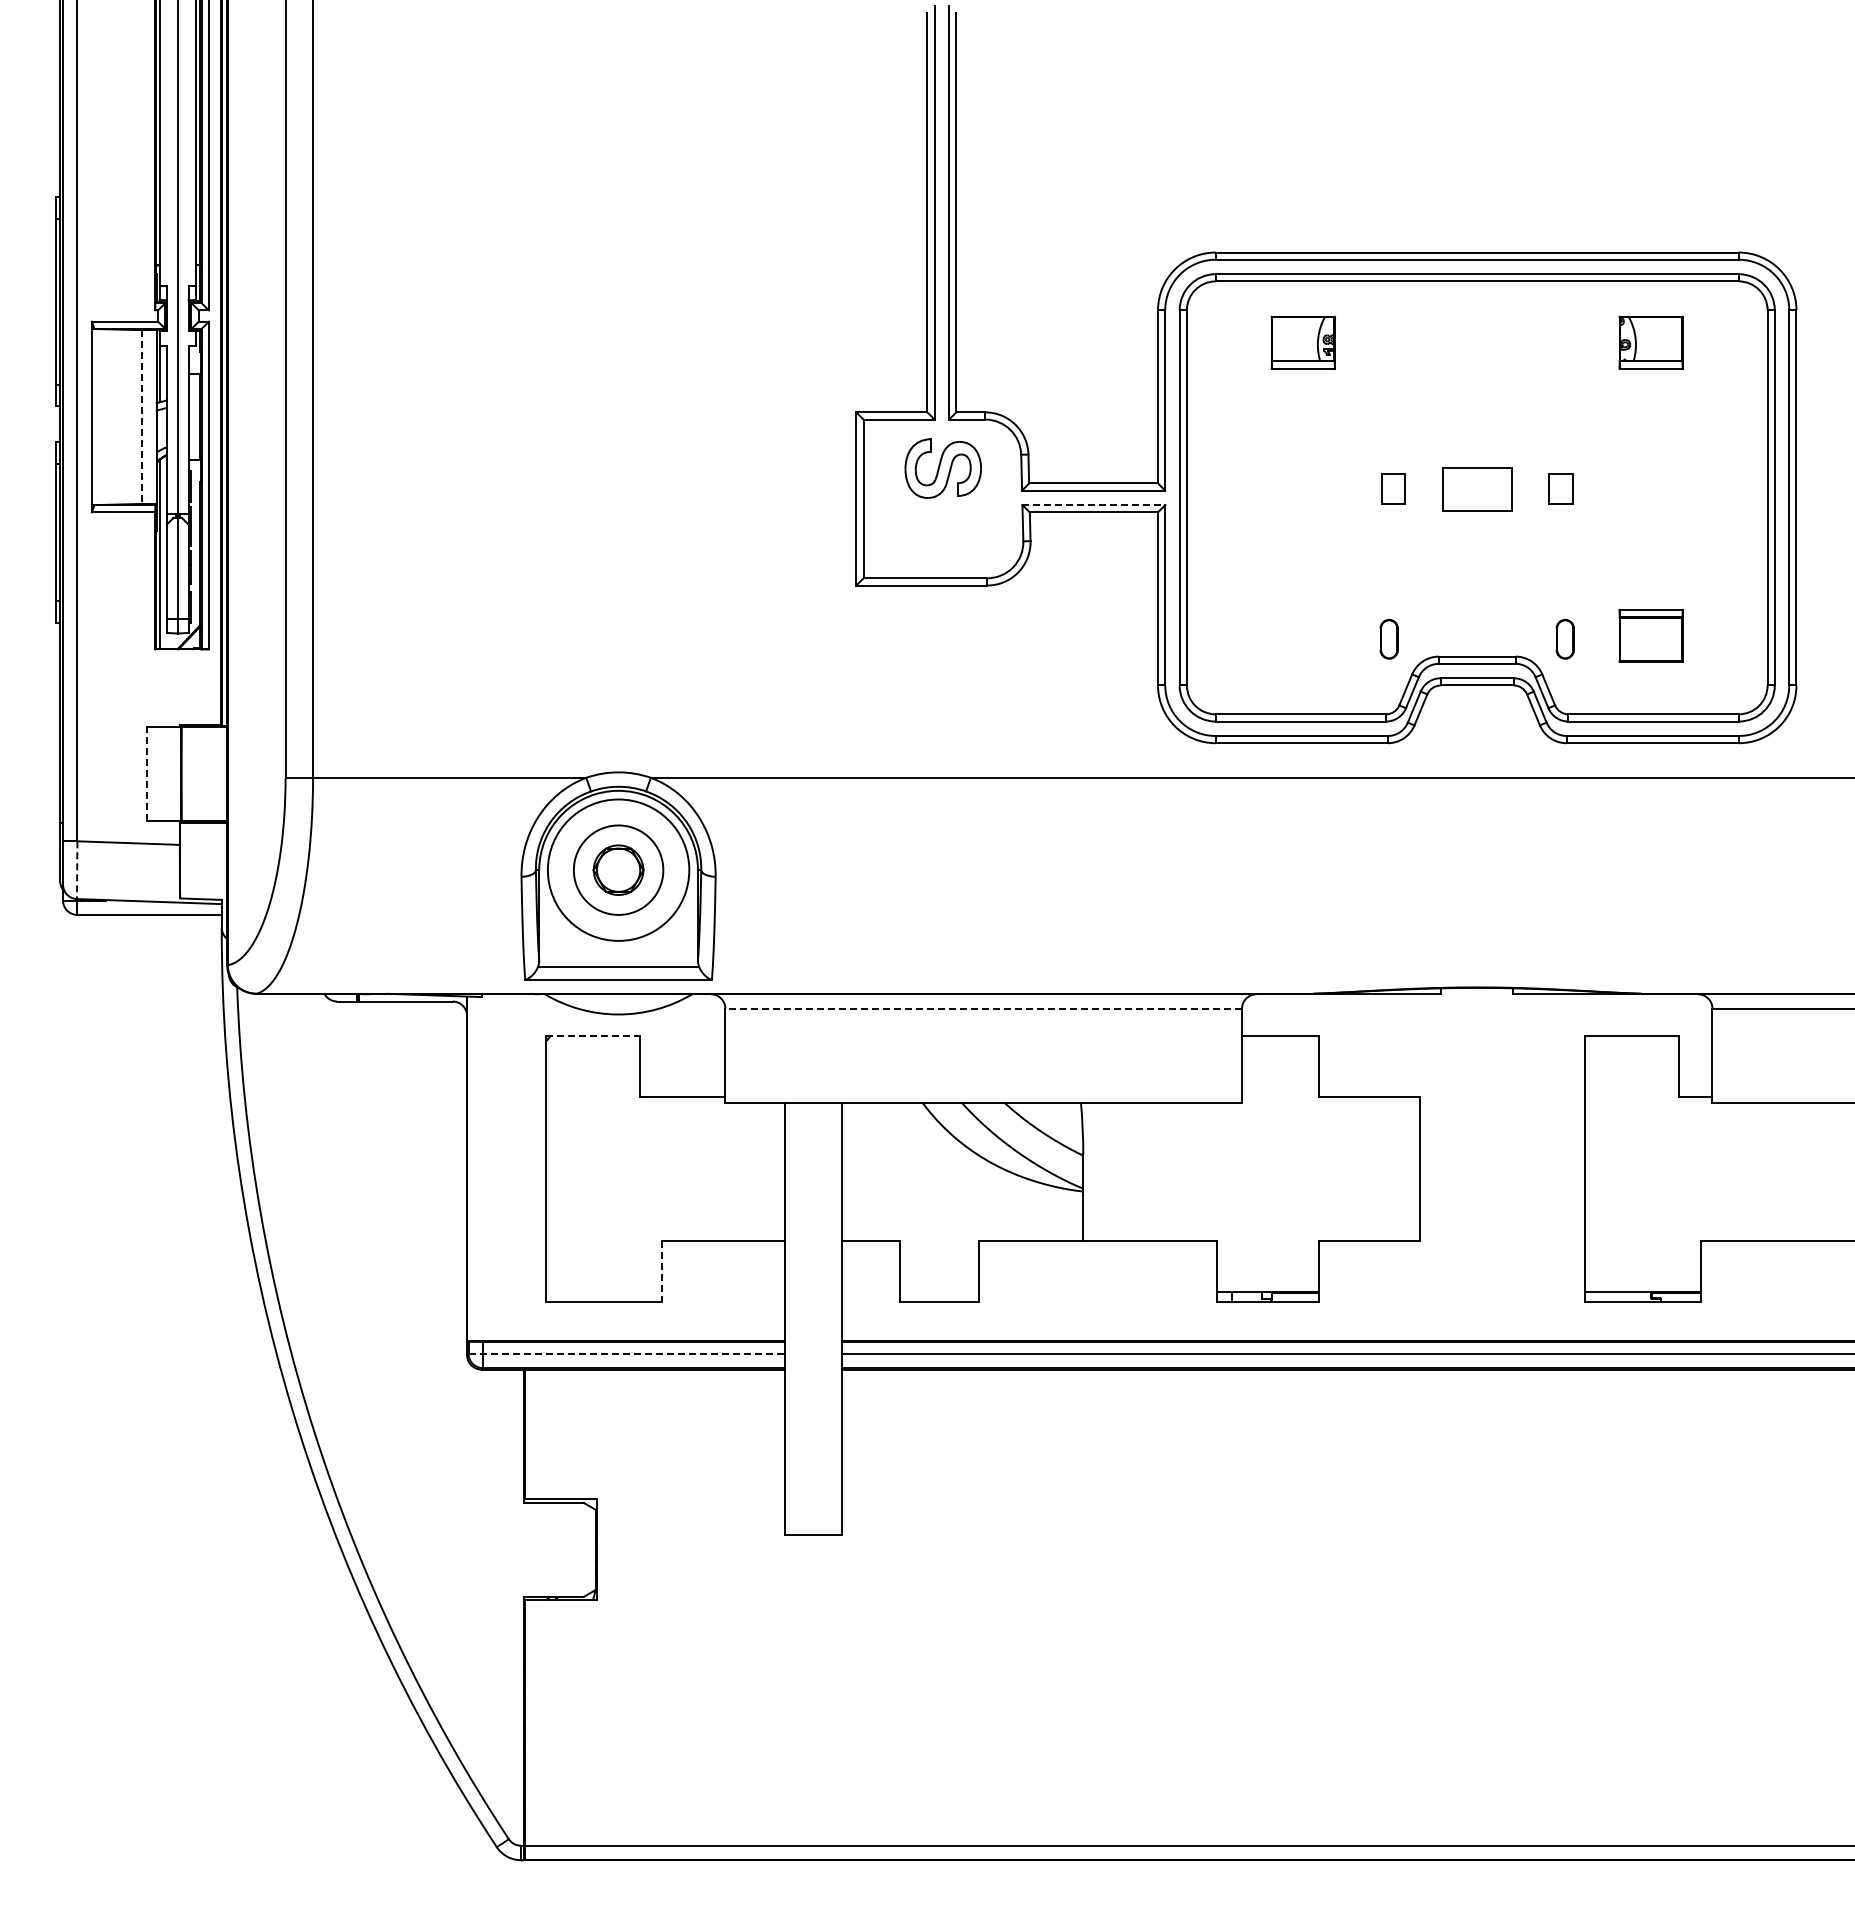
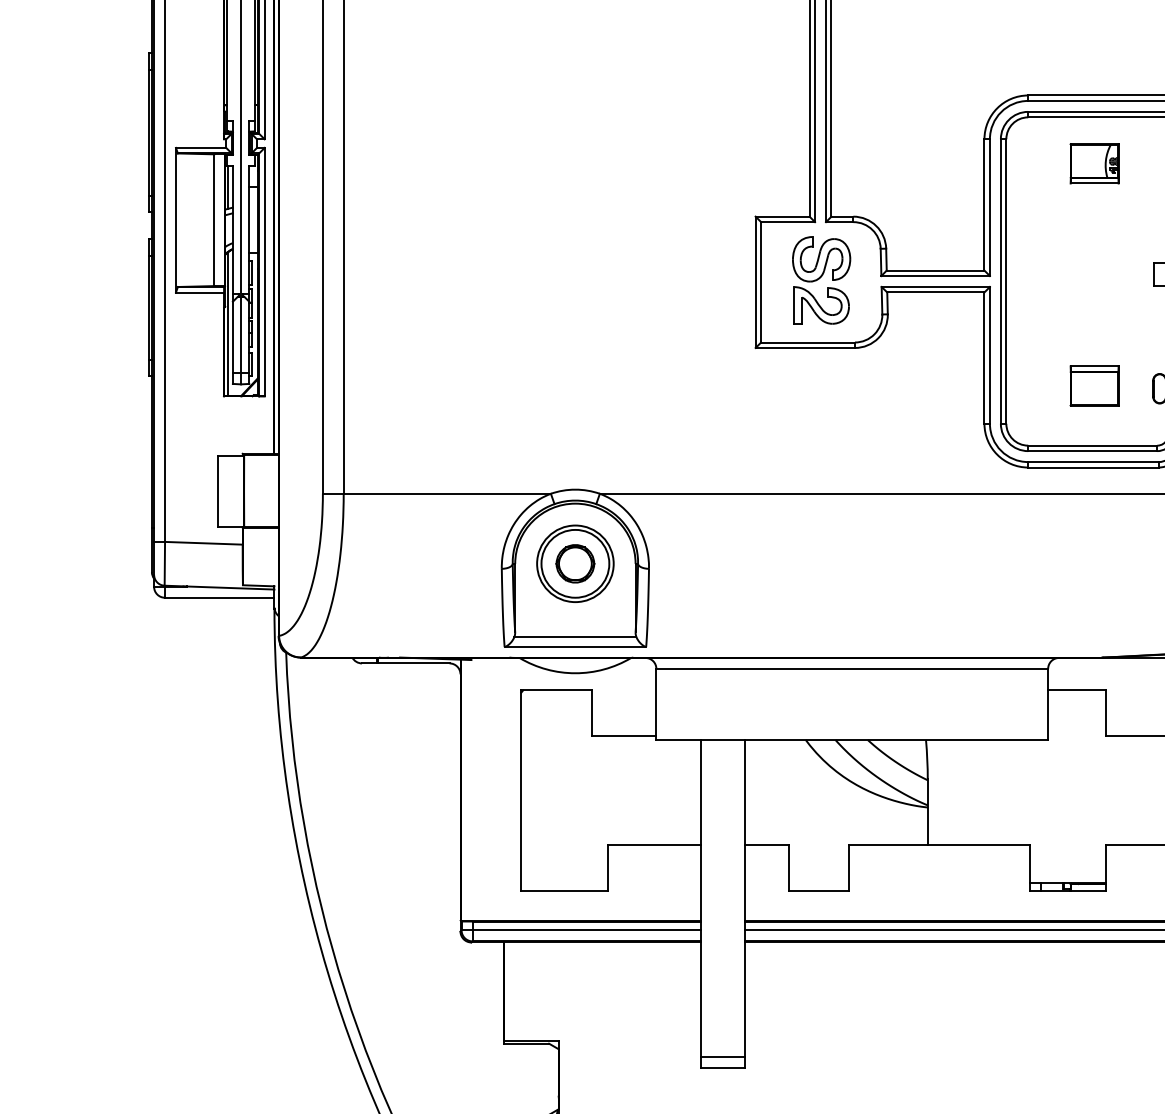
line: (142, 417) -> (214, 220), dashed -> solid
line: (1094, 505) -> (936, 287), dashed -> solid
part: (943, 529) -> (821, 305), added
part: (1303, 635) -> (1094, 385), added
line: (146, 774) -> (217, 491), dashed -> solid
circle: (618, 869) -> (575, 563), size x0.71
line: (77, 870) -> (165, 564), dashed -> solid
line: (983, 1008) -> (852, 668), dashed -> solid
line: (593, 1036) -> (556, 689), dashed -> solid
line: (661, 1271) -> (607, 868), dashed -> solid
line: (627, 1353) -> (582, 930), dashed -> solid
line: (813, 1521) -> (723, 1057), added

